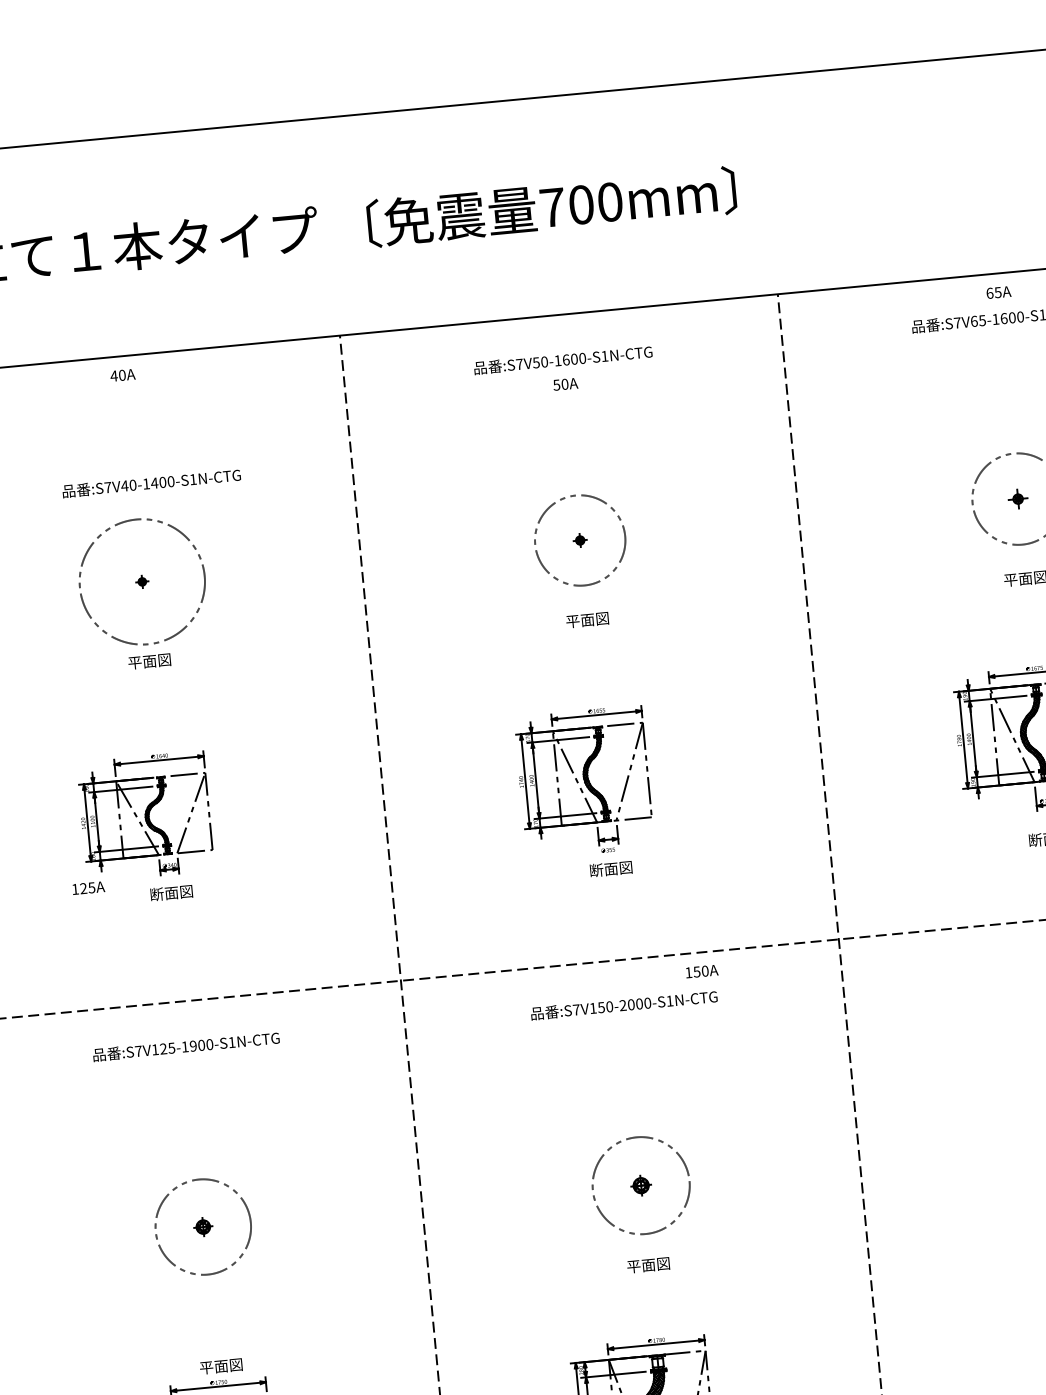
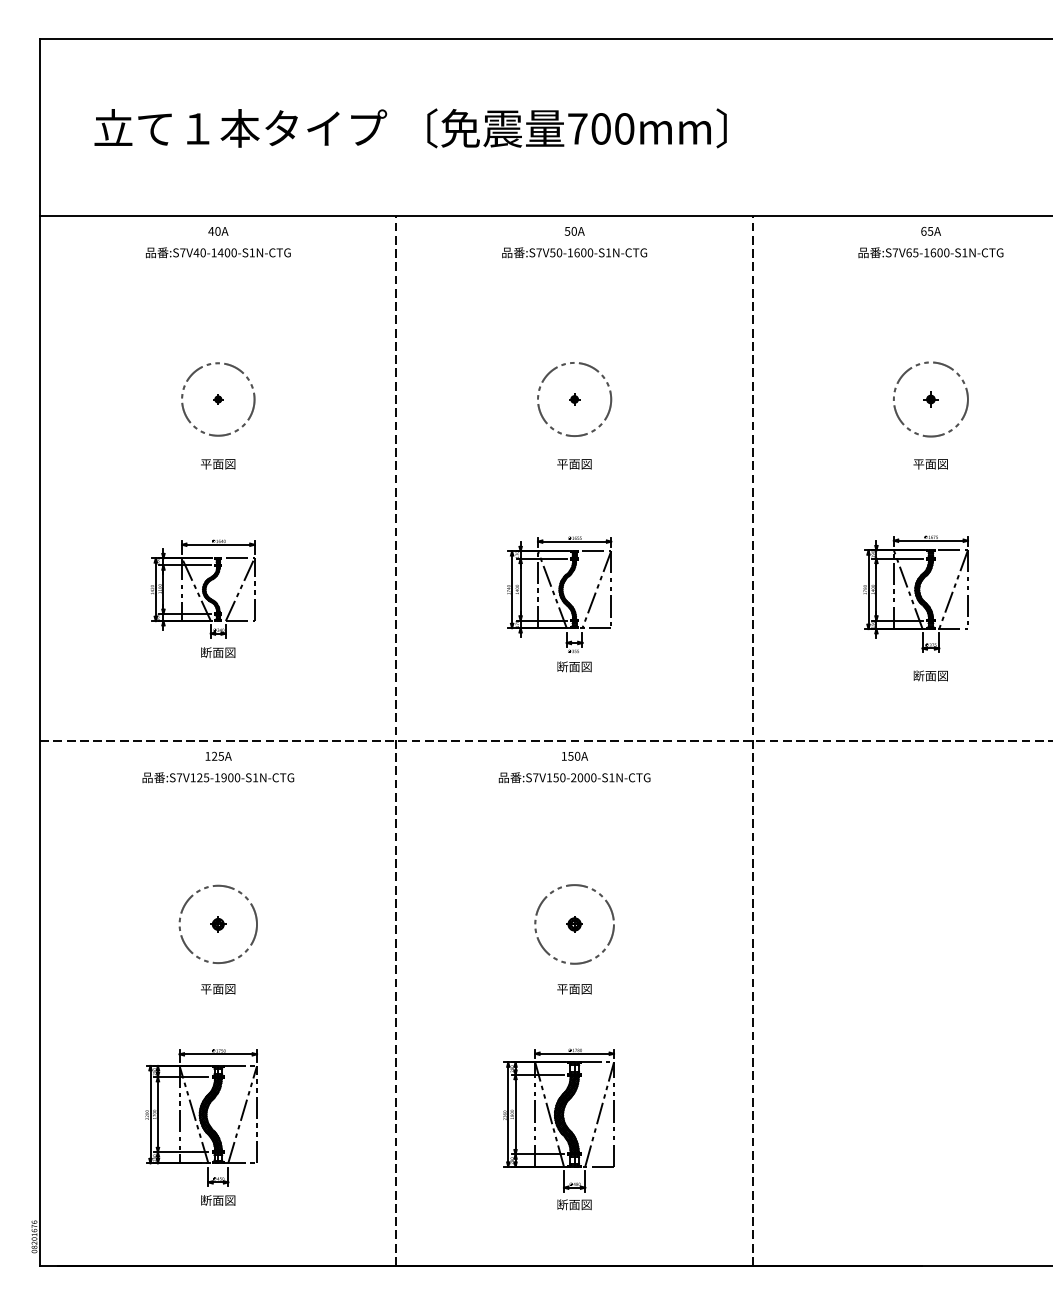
text: (565, 384) -> (574, 231), moved
text: (151, 483) -> (218, 252), moved
circle: (142, 581) -> (218, 399), size x0.71
text: (88, 887) -> (218, 755), moved
text: (702, 970) -> (575, 755), moved
text: (221, 1366) -> (218, 989), moved

